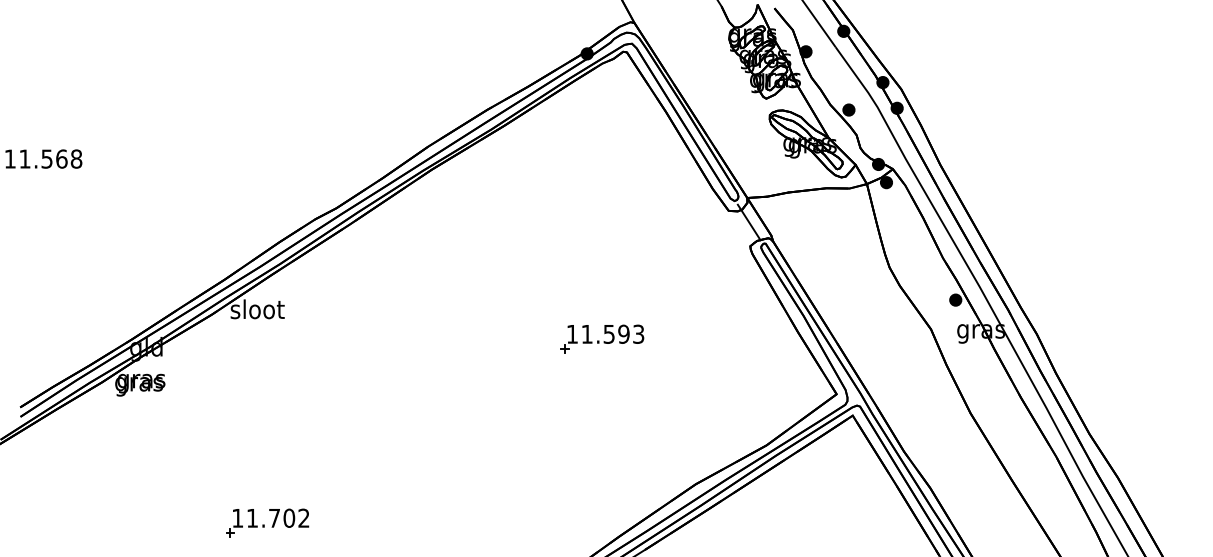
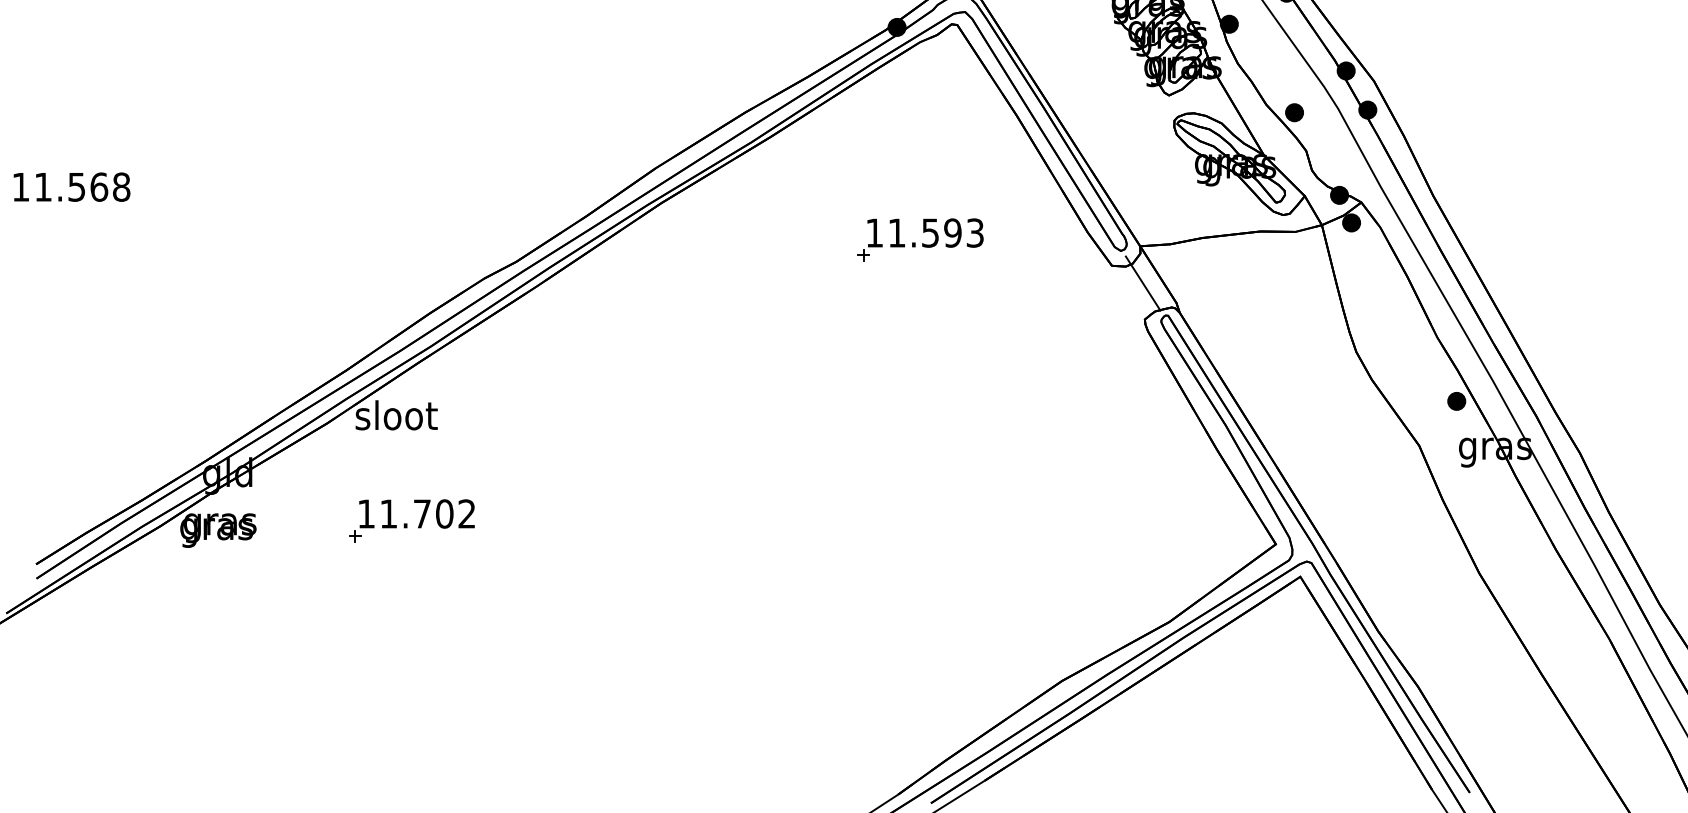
part: (602, 338) -> (920, 239), moved
part: (267, 522) -> (411, 520), moved

